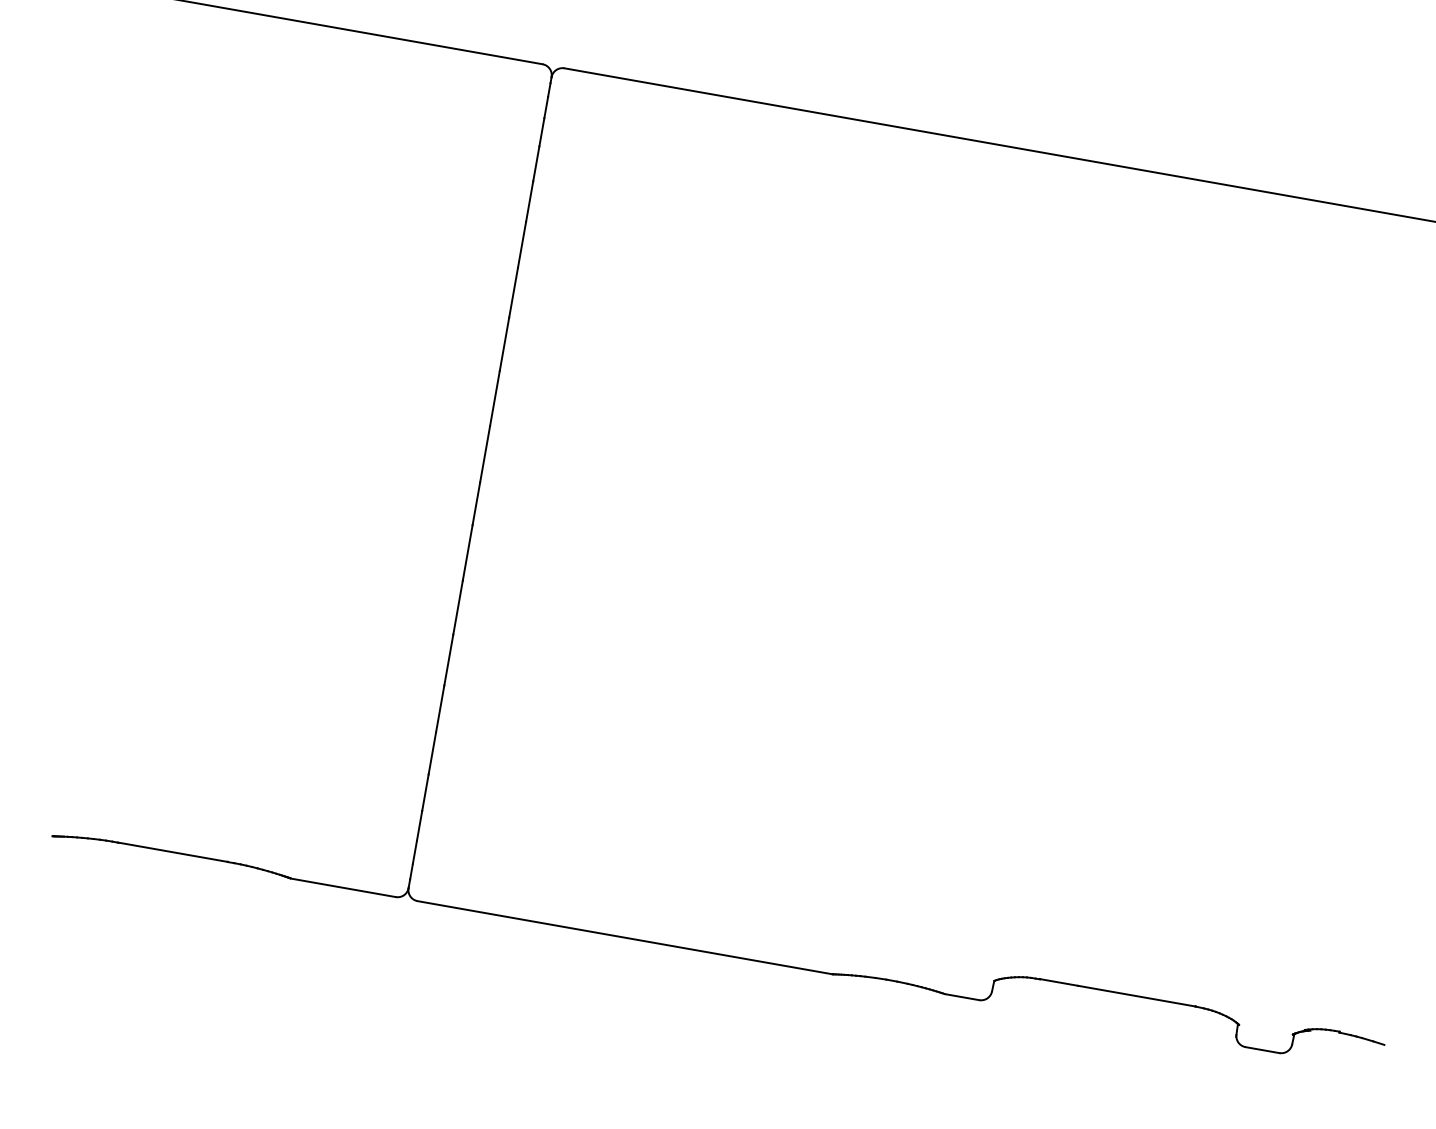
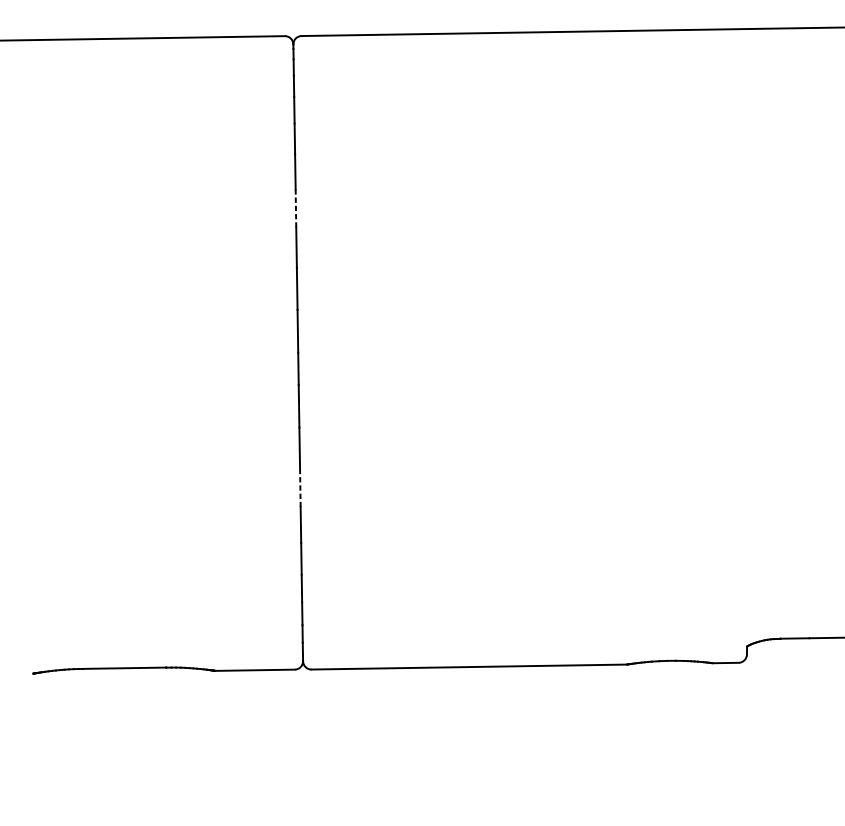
line: (513, 293) -> (295, 208), solid -> dashed
line: (448, 660) -> (300, 488), solid -> dashed

